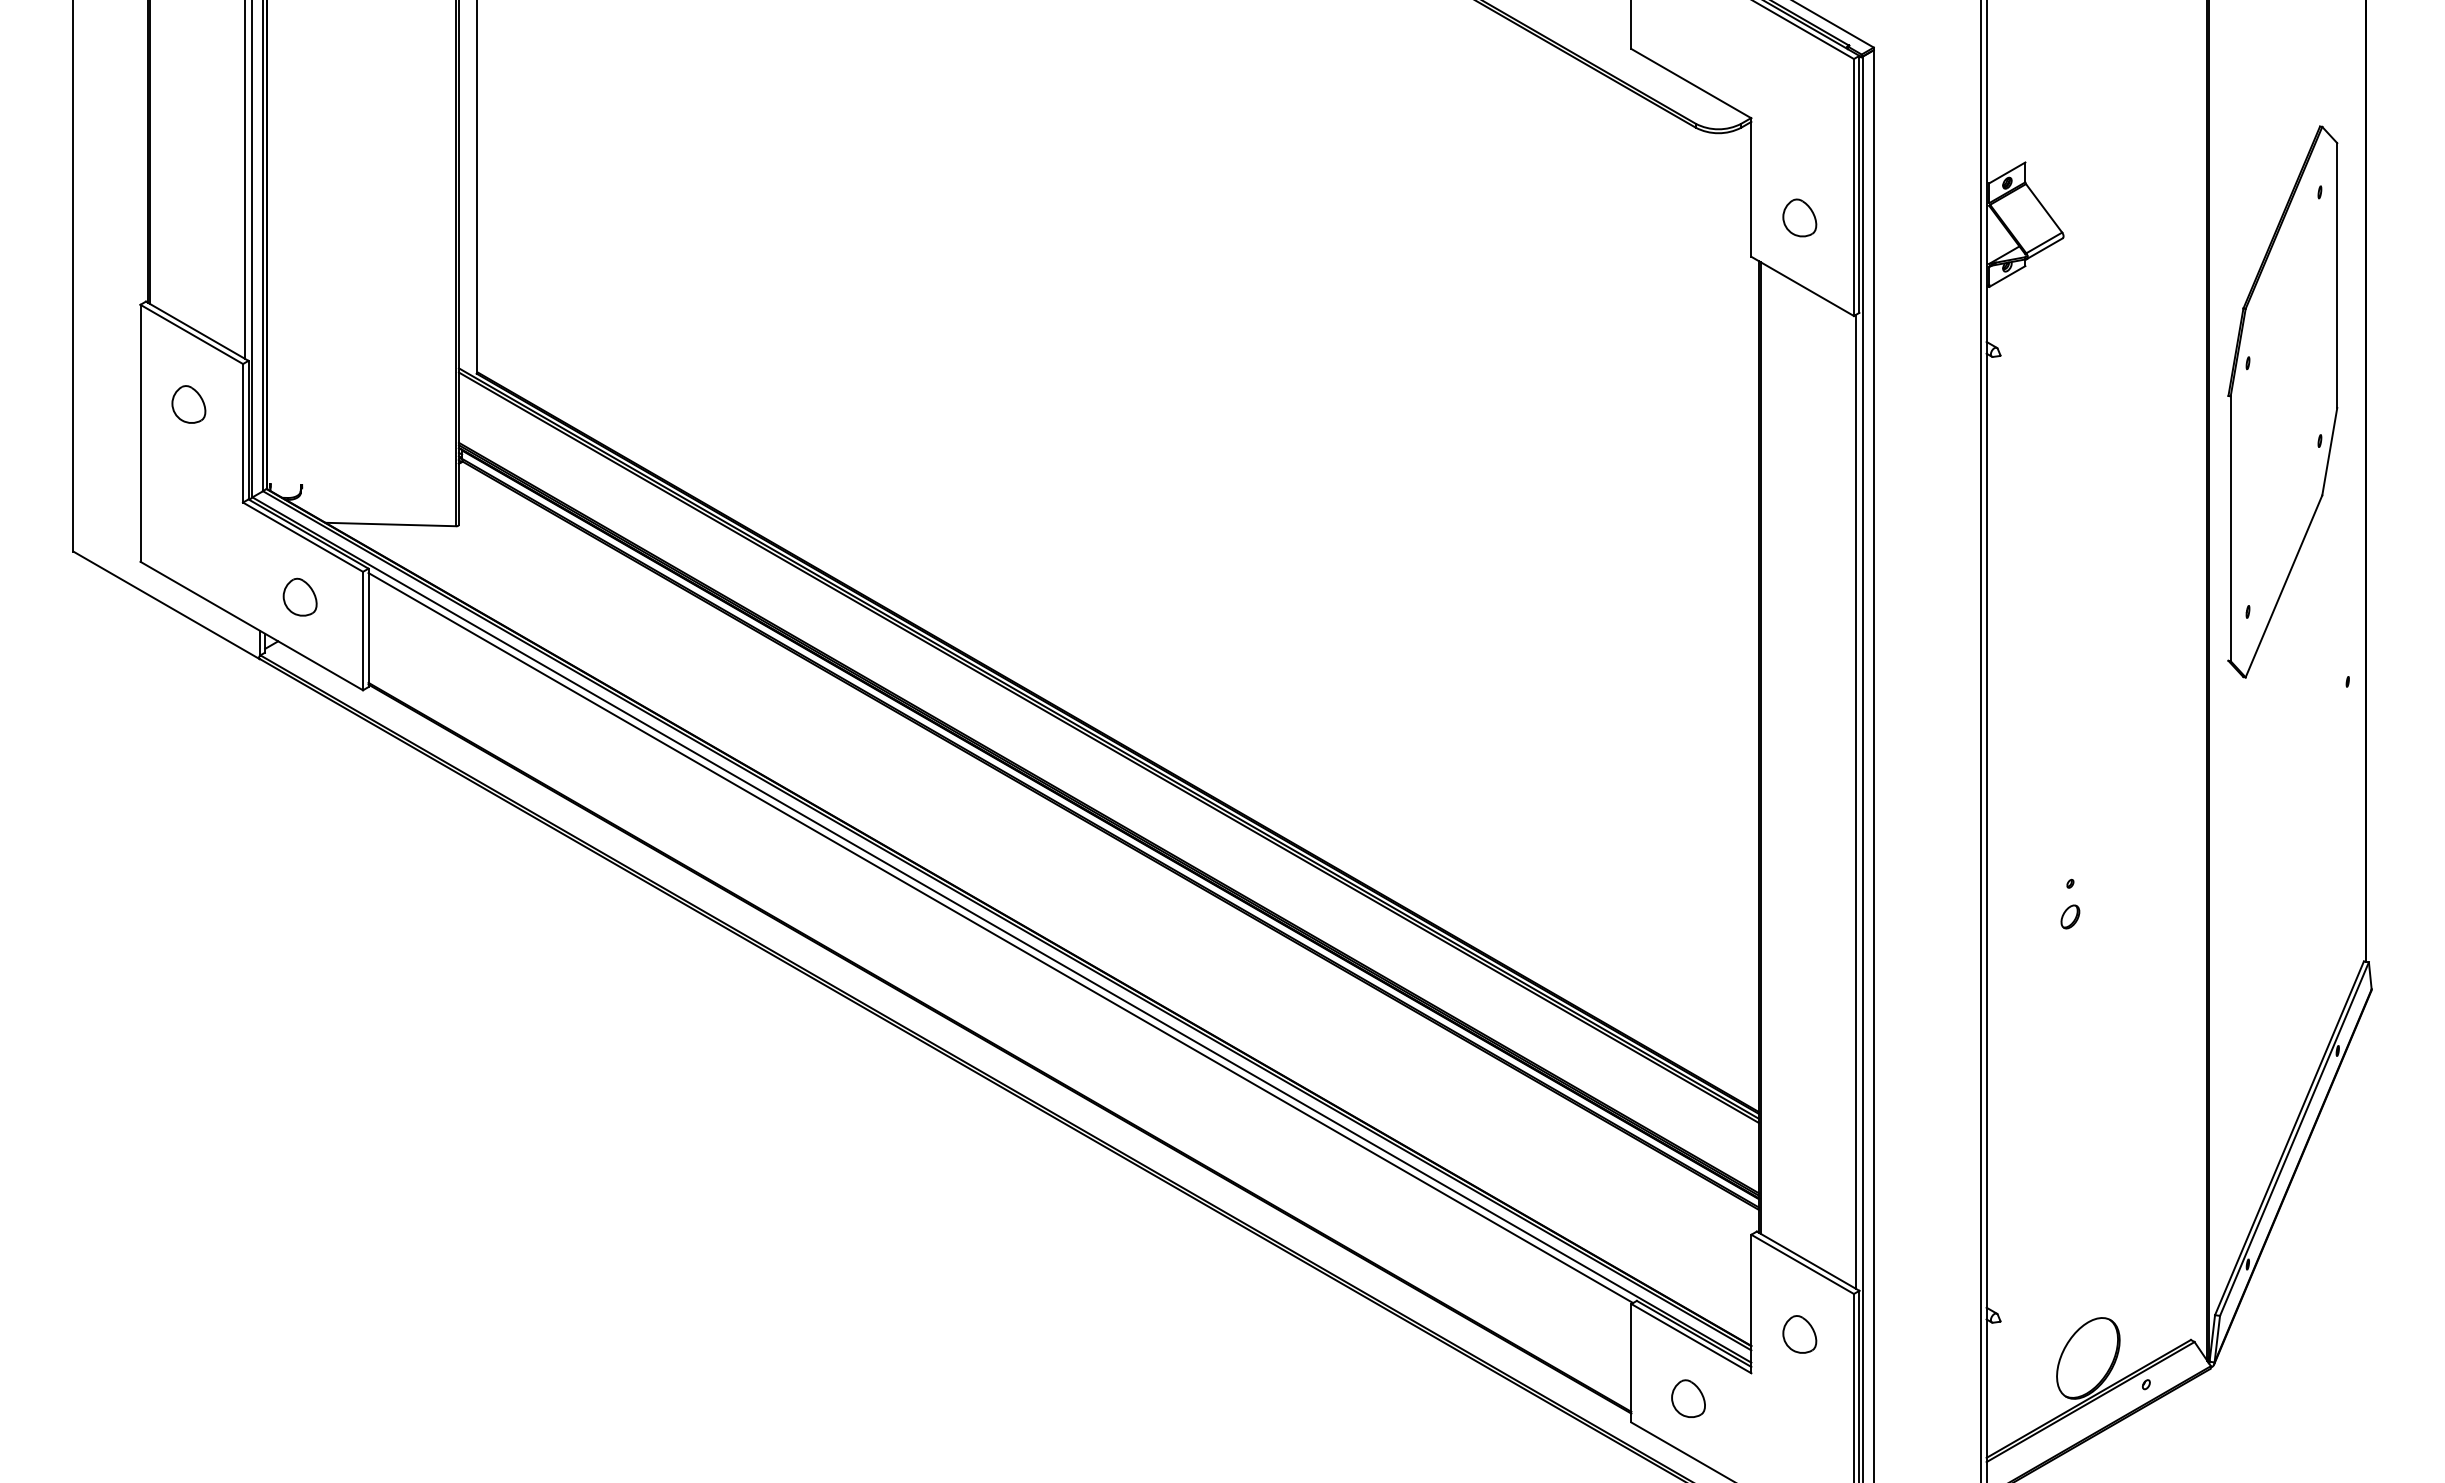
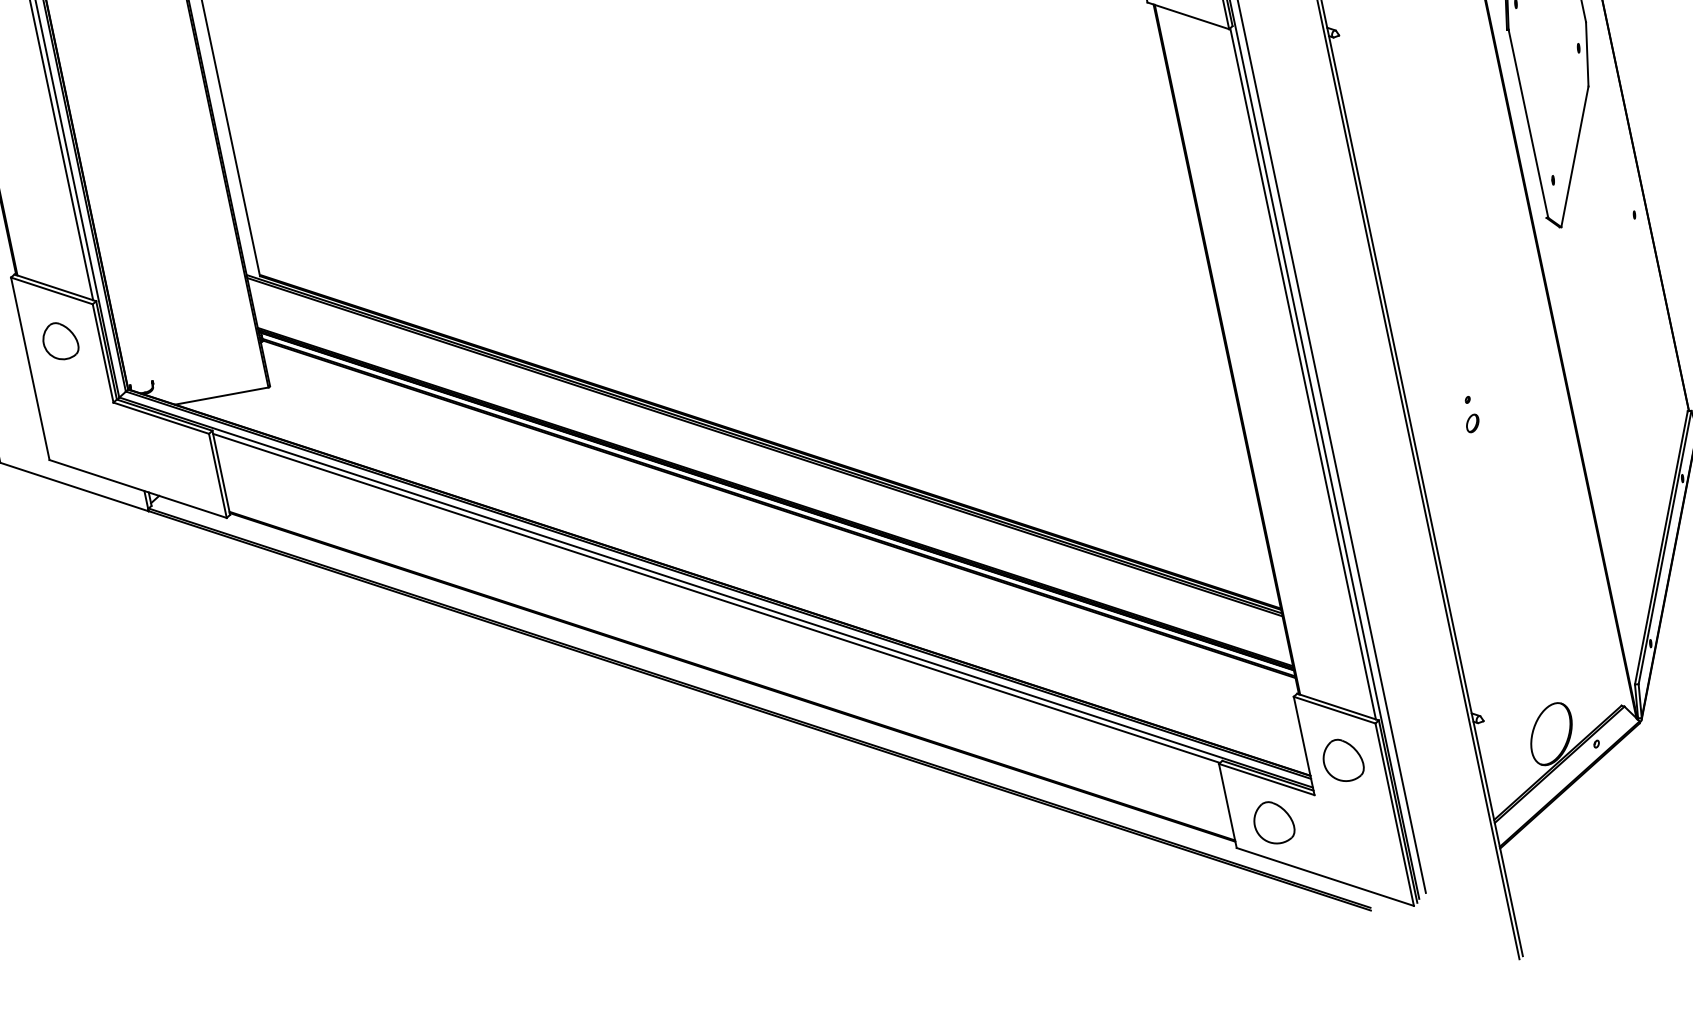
part: (188, 404) -> (60, 341), size x1.4
part: (299, 596) -> (167, 460), removed
part: (1799, 1334) -> (1342, 760), size x1.6
part: (1688, 1398) -> (1273, 822), size x1.6

